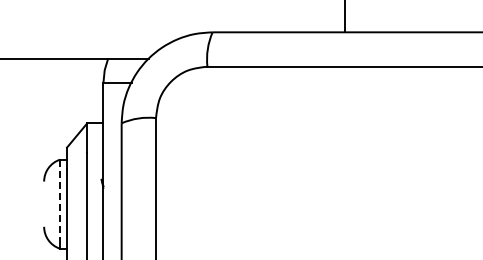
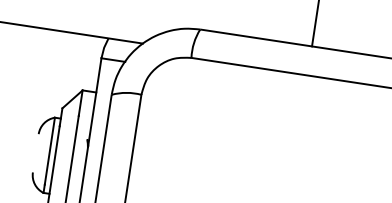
line: (60, 199) -> (50, 151), dashed -> solid

